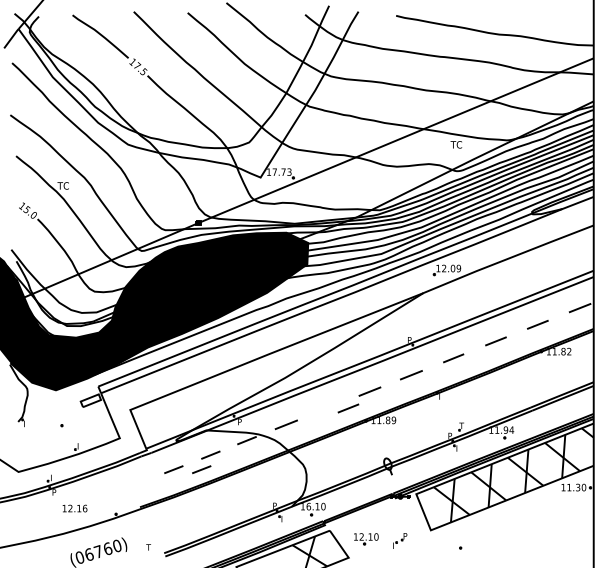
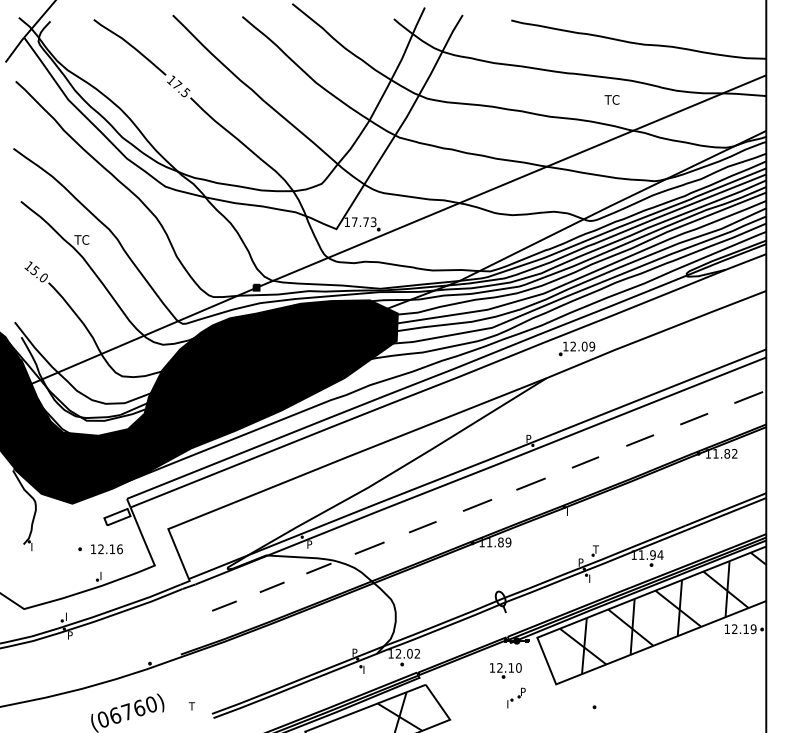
text: (455, 144) -> (611, 99), moved
line: (348, 408) -> (422, 527), moved
line: (201, 469) -> (260, 605), removed
text: (576, 487) -> (744, 629), 11.30 -> 12.19
text: (315, 506) -> (407, 653), 16.10 -> 12.02
text: (74, 508) -> (106, 549), moved
part: (366, 538) -> (505, 670), moved

